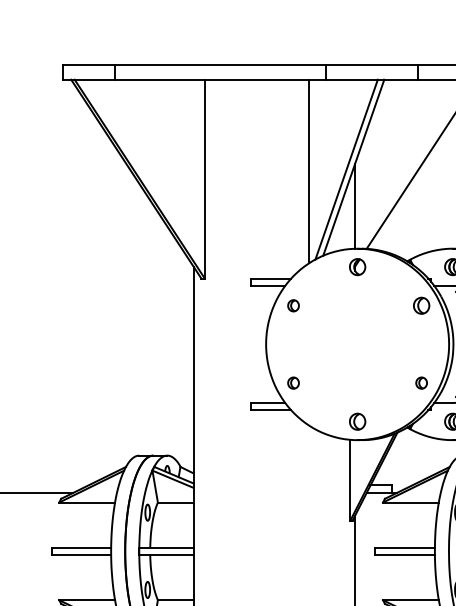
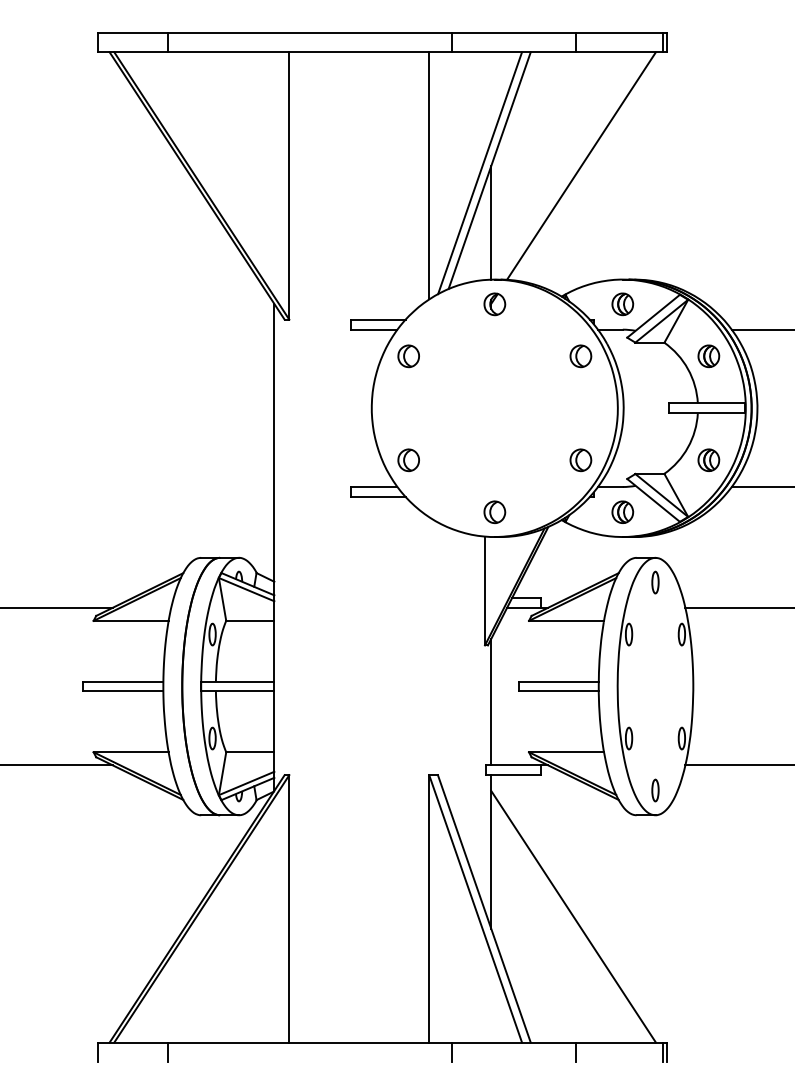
part: (293, 305) -> (408, 356), size x1.43
part: (293, 383) -> (408, 460), size x1.43
part: (421, 383) -> (580, 460), size x1.43

